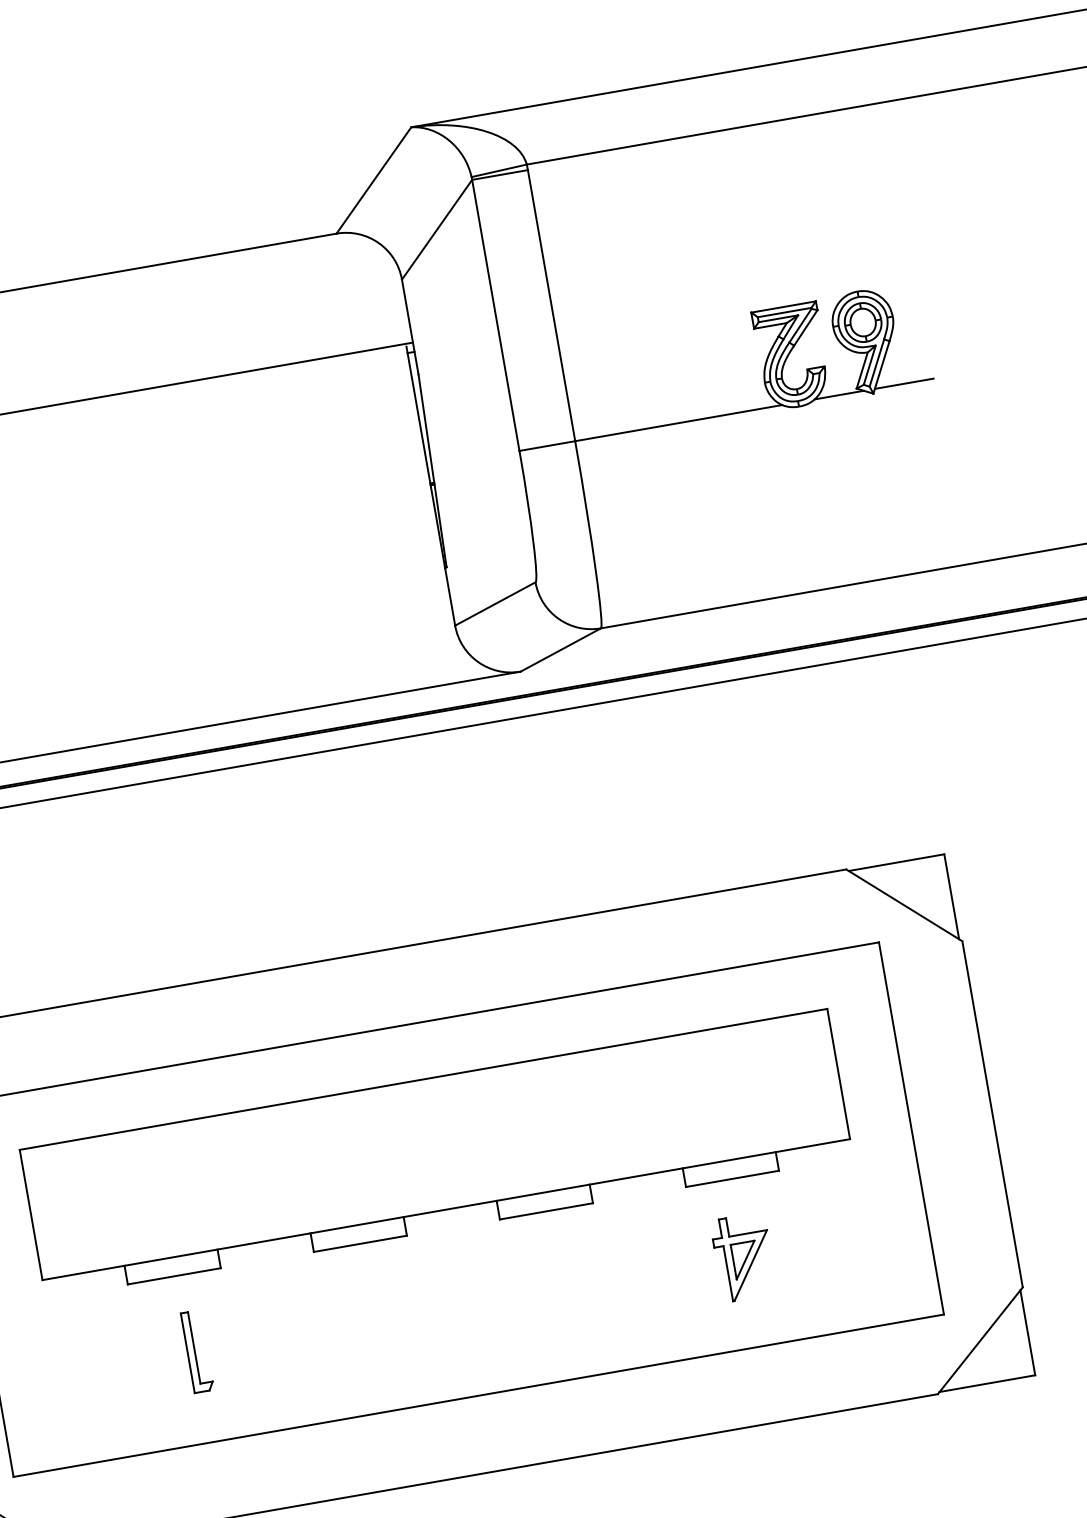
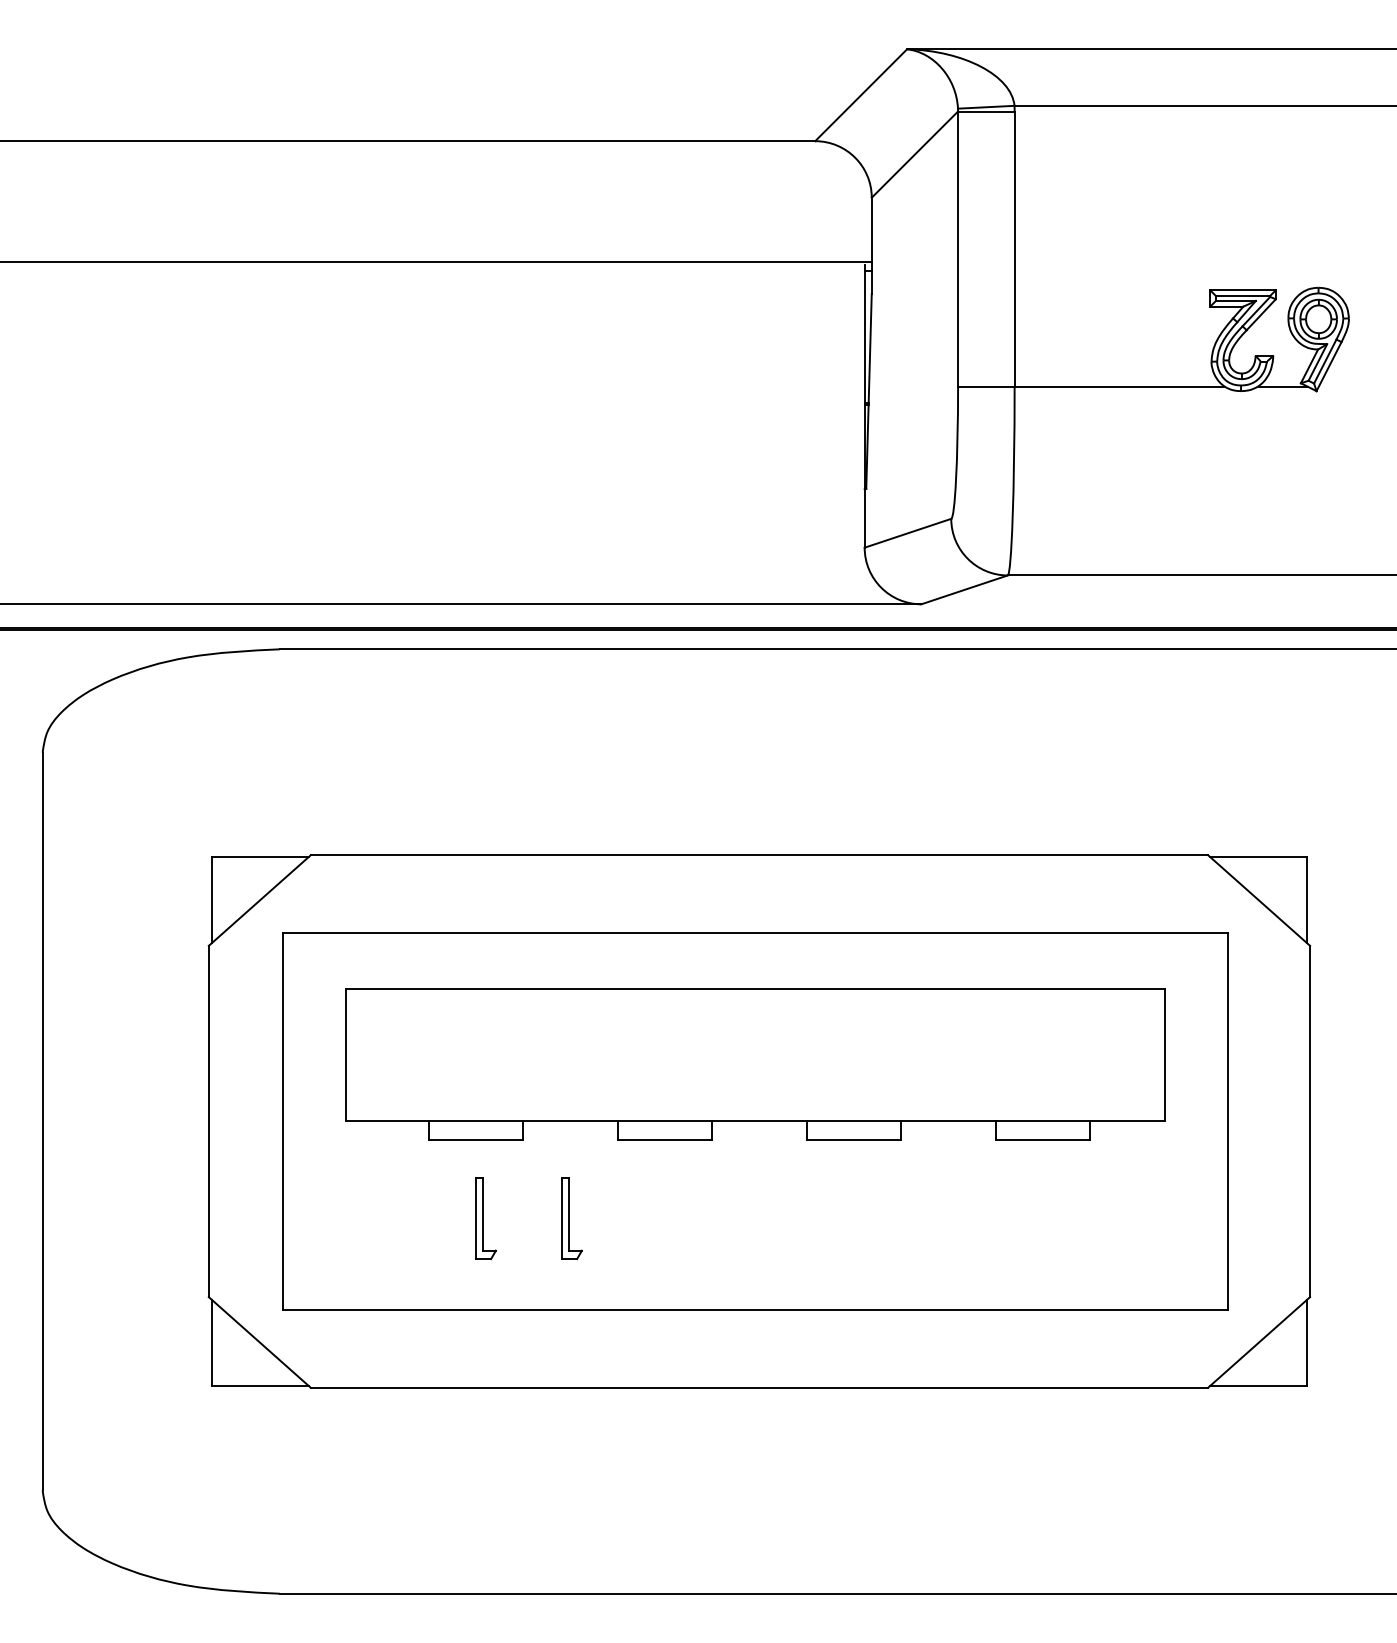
line: (904, 383) -> (1348, 386), removed
part: (743, 1257) -> (1040, 1219), removed
part: (281, 1336) -> (571, 1218), added

